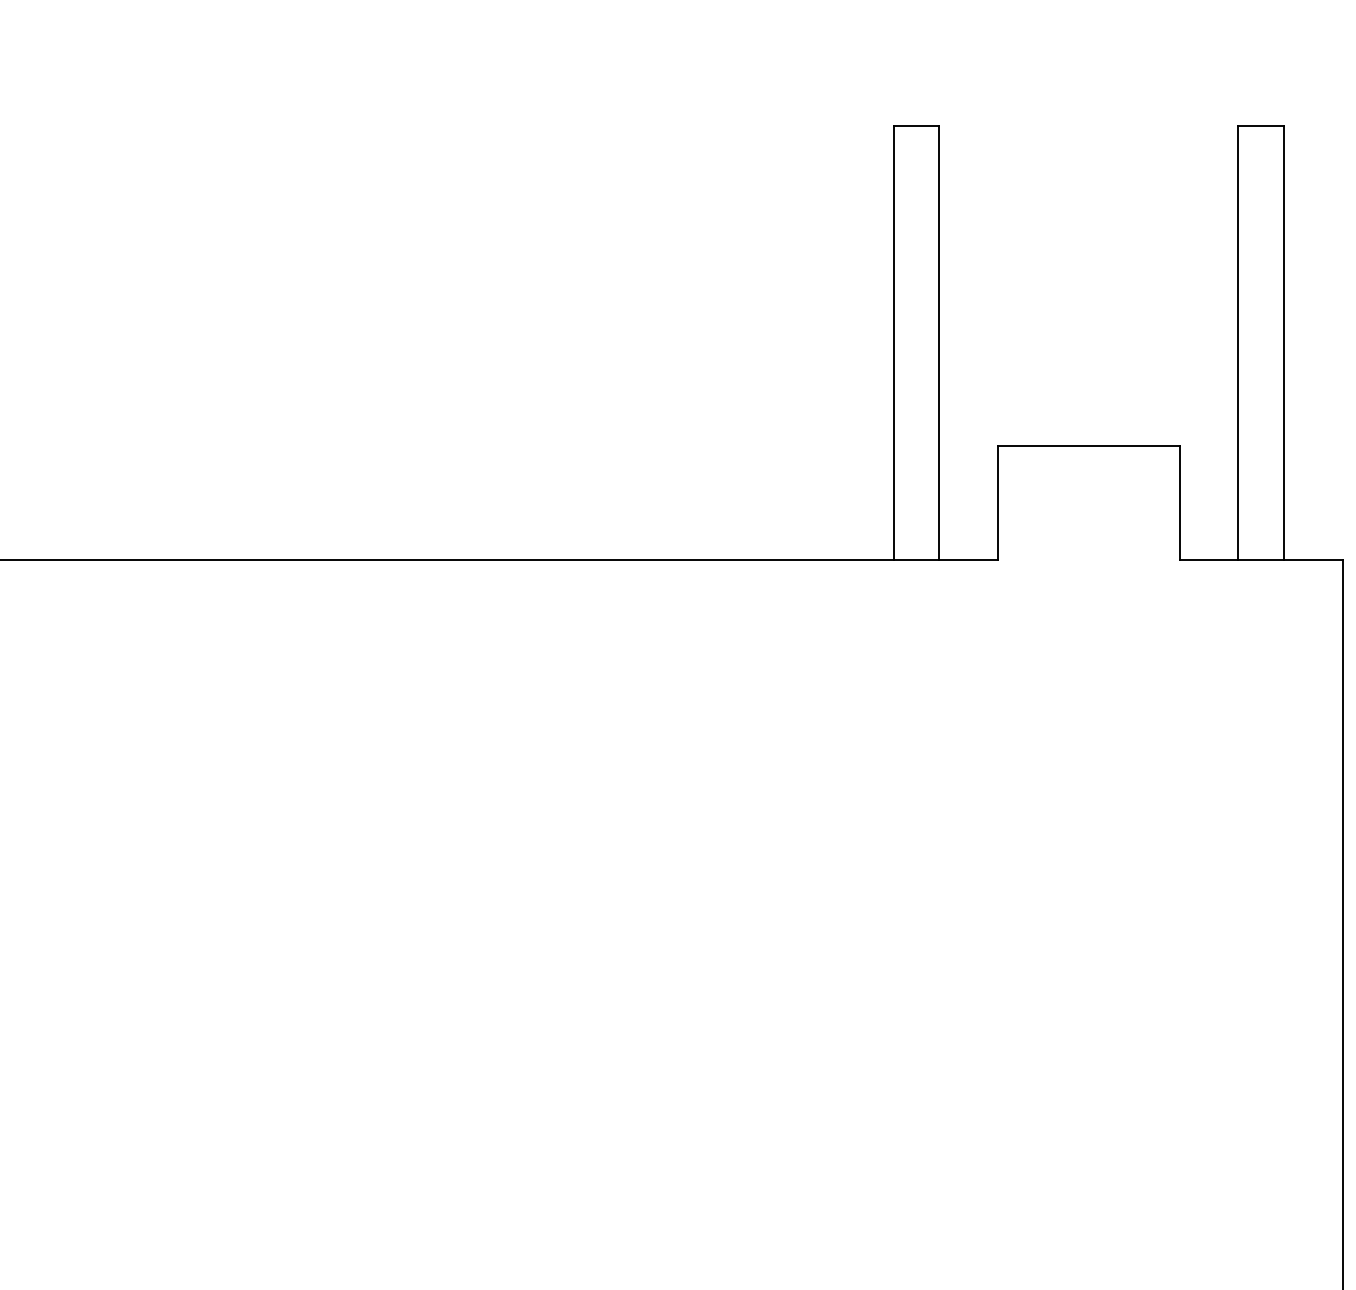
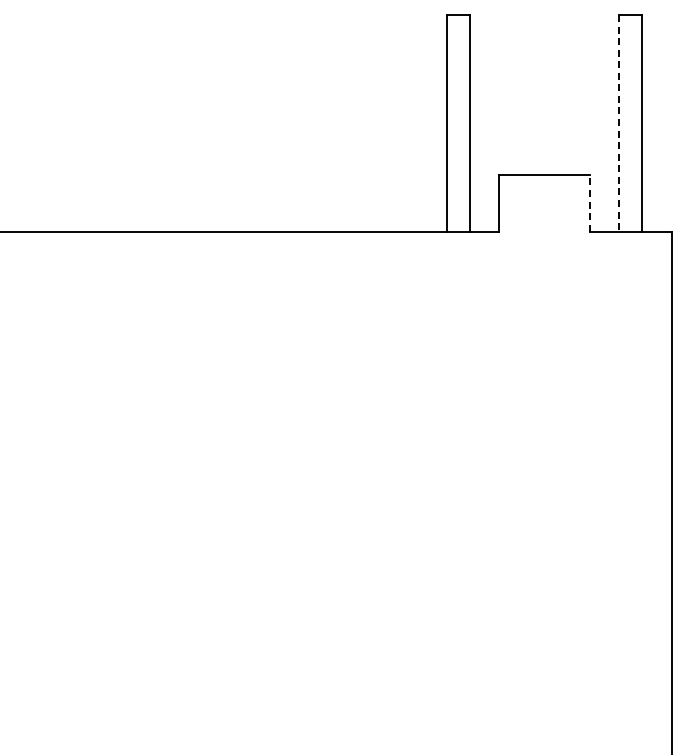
line: (1238, 343) -> (619, 123), solid -> dashed
line: (1180, 503) -> (590, 203), solid -> dashed

